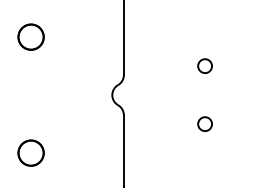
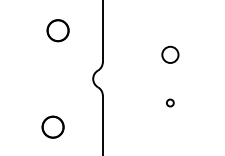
circle: (30, 36) -> (57, 30), moved
circle: (204, 65) -> (169, 54), size x1.4
circle: (204, 123) -> (169, 102), size x0.6
circle: (30, 152) -> (52, 126), moved

